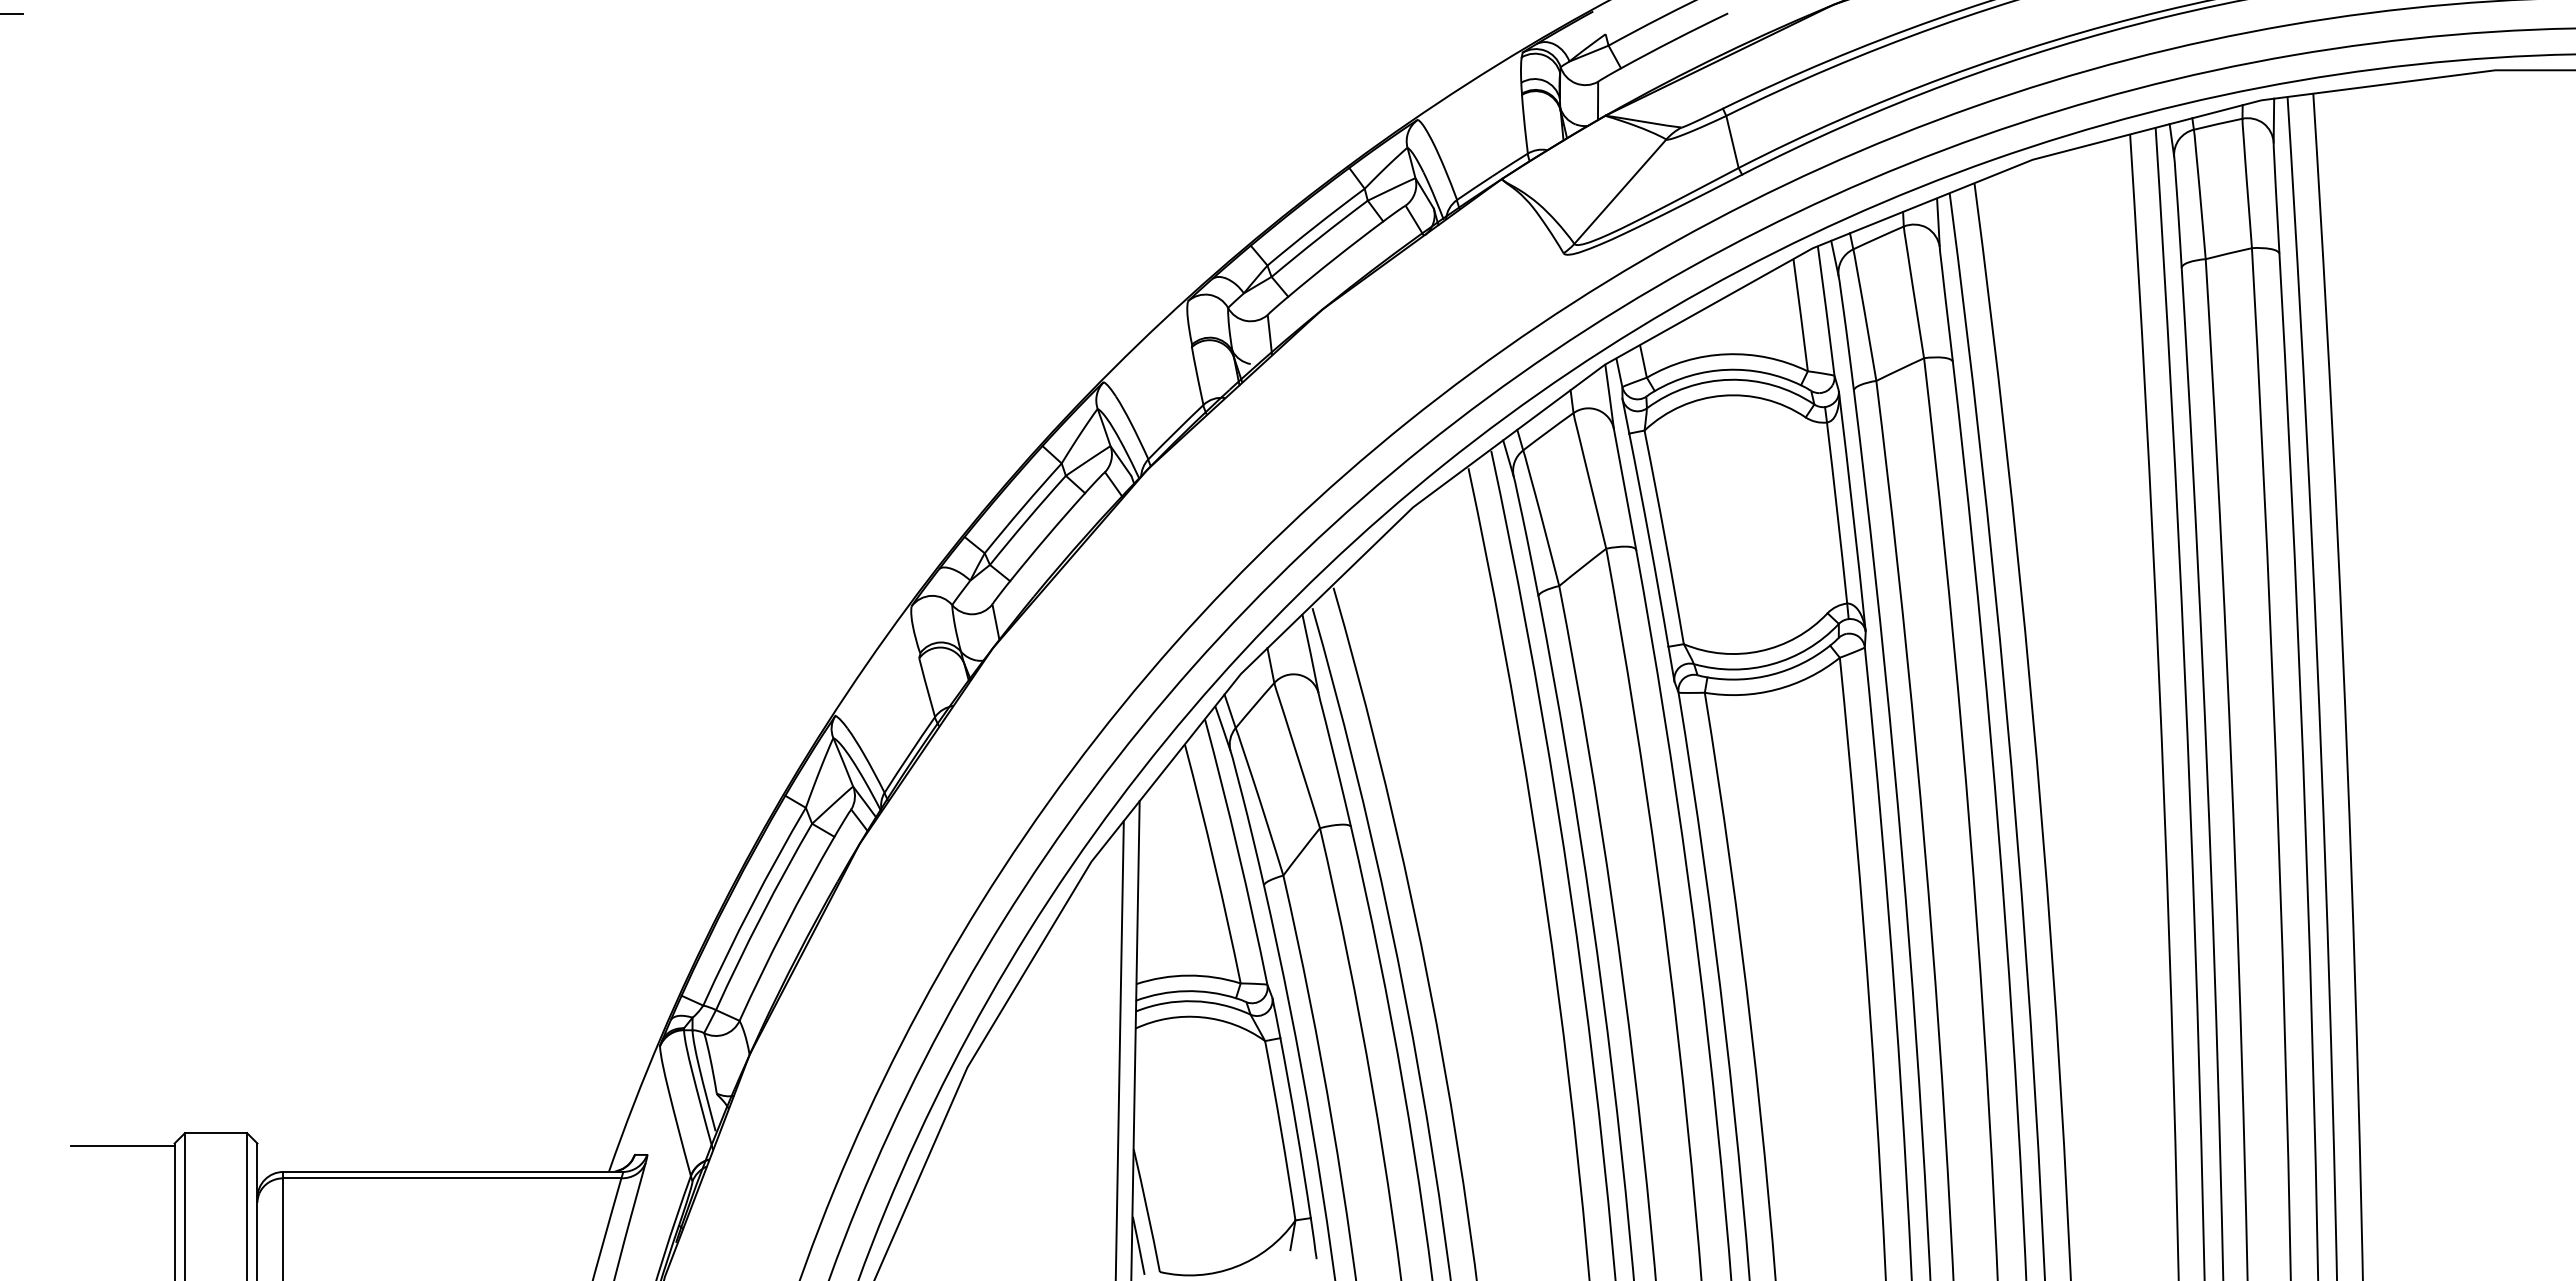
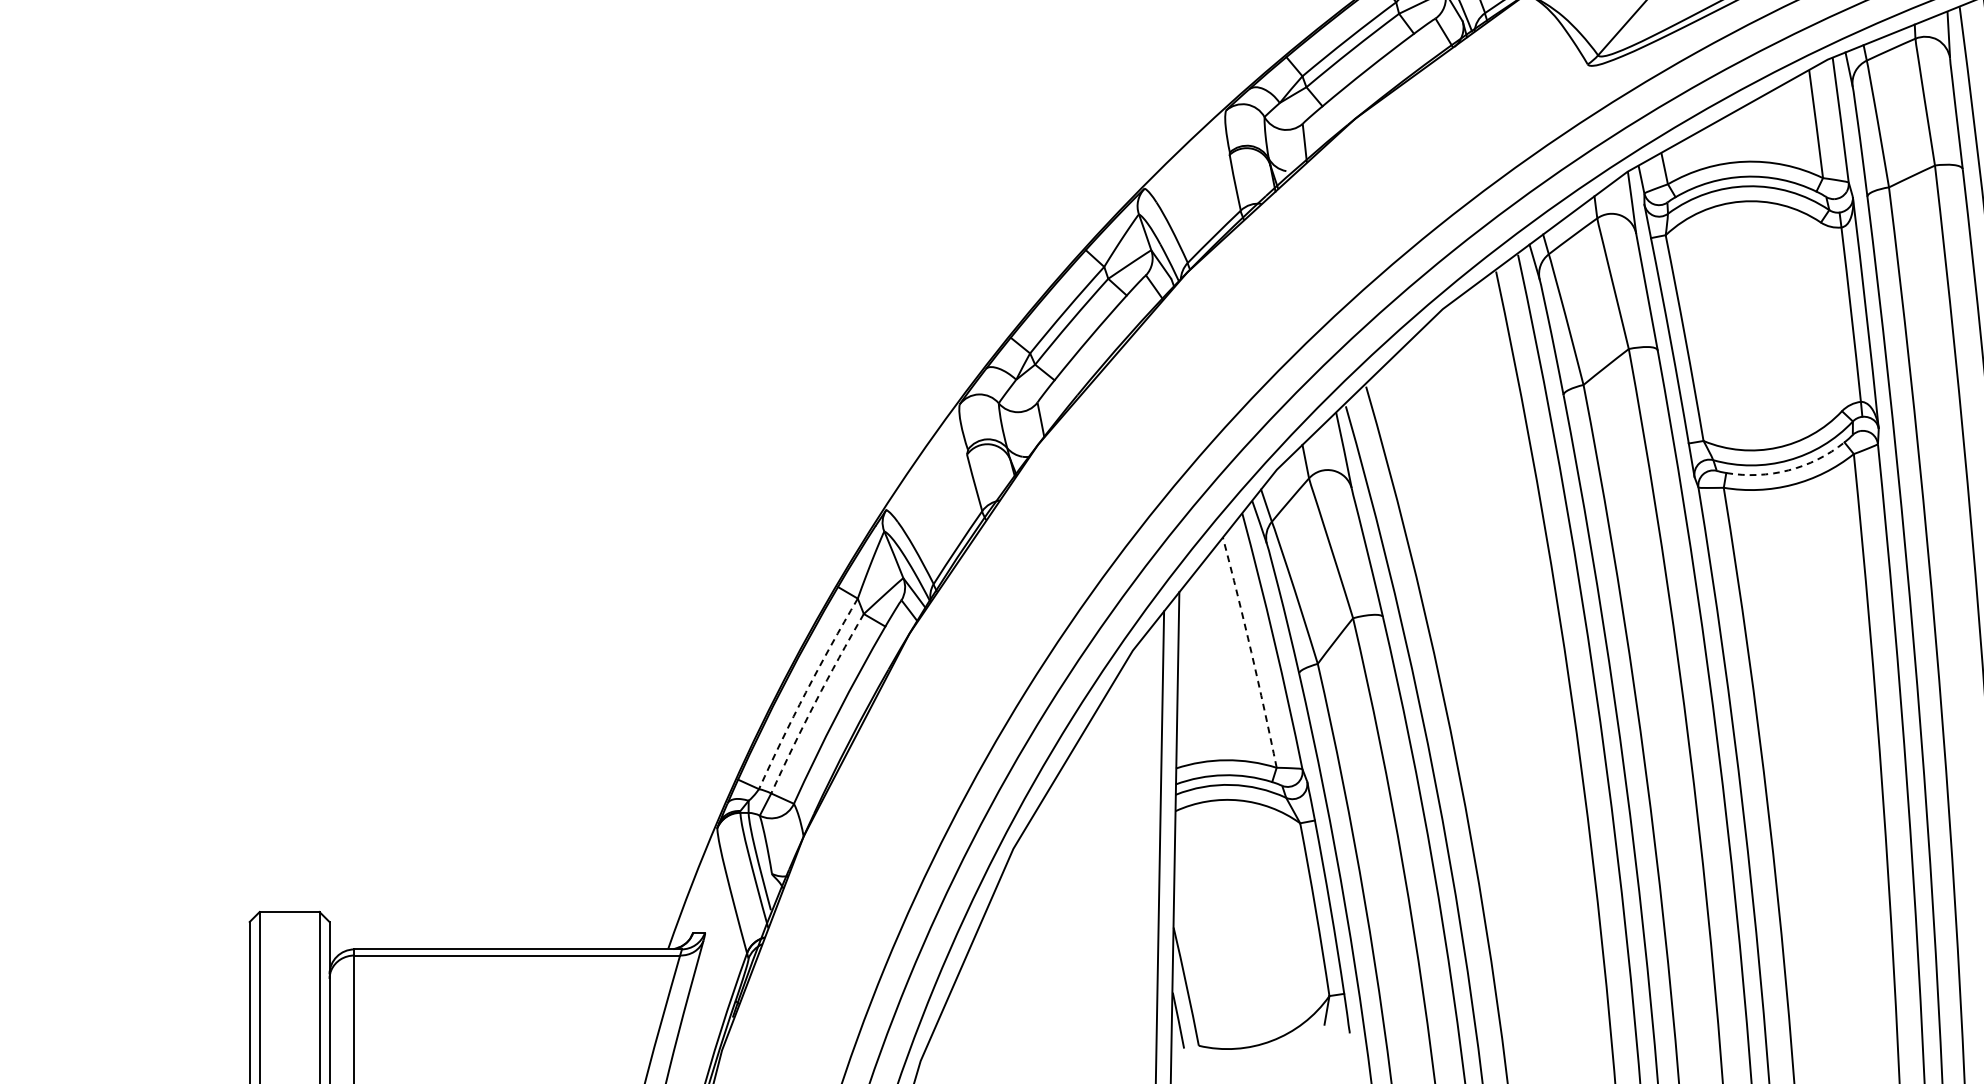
arc: (1772, 674) -> (1788, 470), solid -> dashed
arc: (1214, 863) -> (1251, 652), solid -> dashed
arc: (751, 905) -> (805, 692), solid -> dashed
arc: (761, 915) -> (815, 702), solid -> dashed
line: (122, 1146) -> (199, 924), removed

